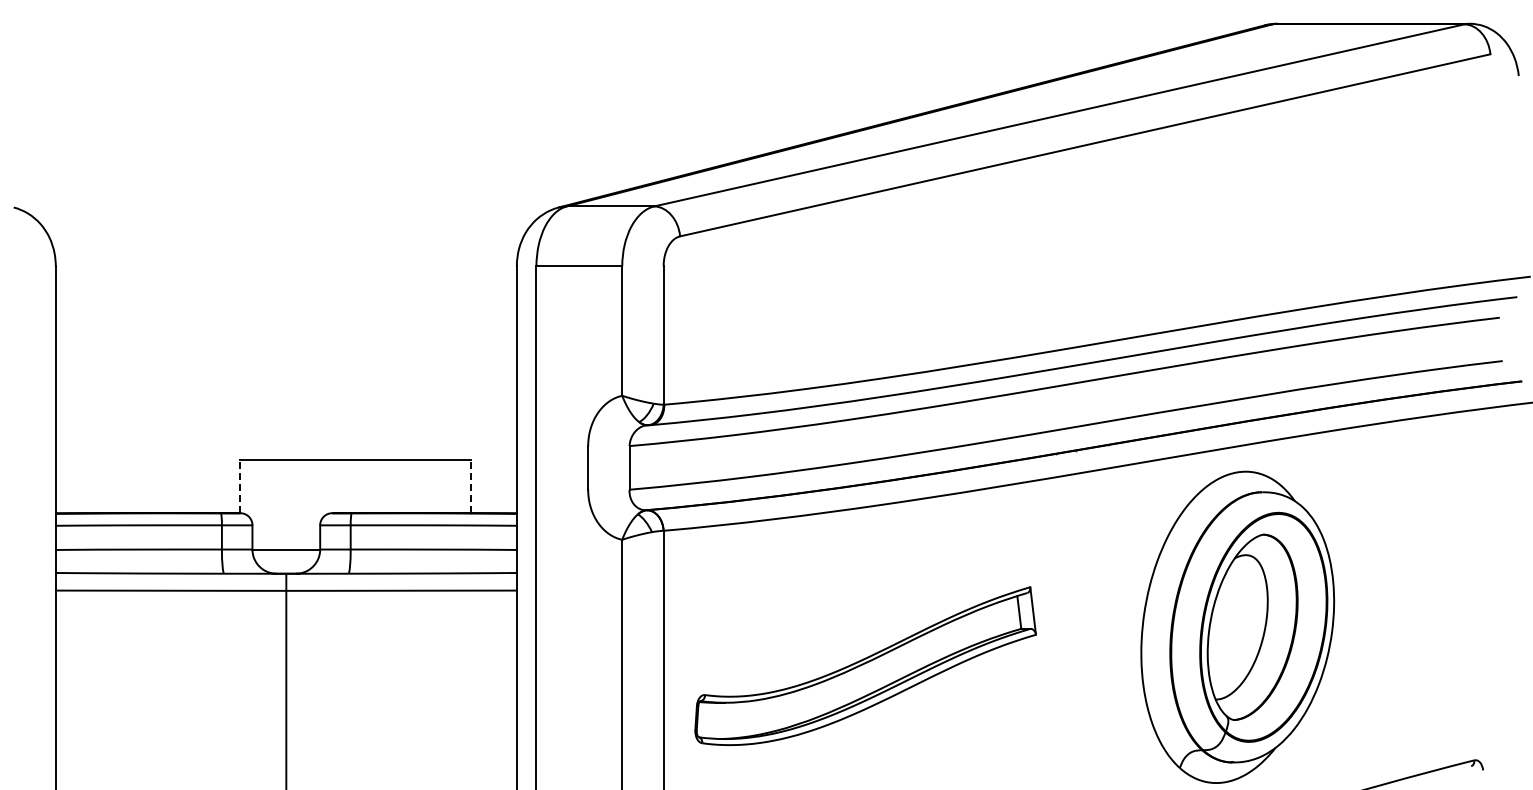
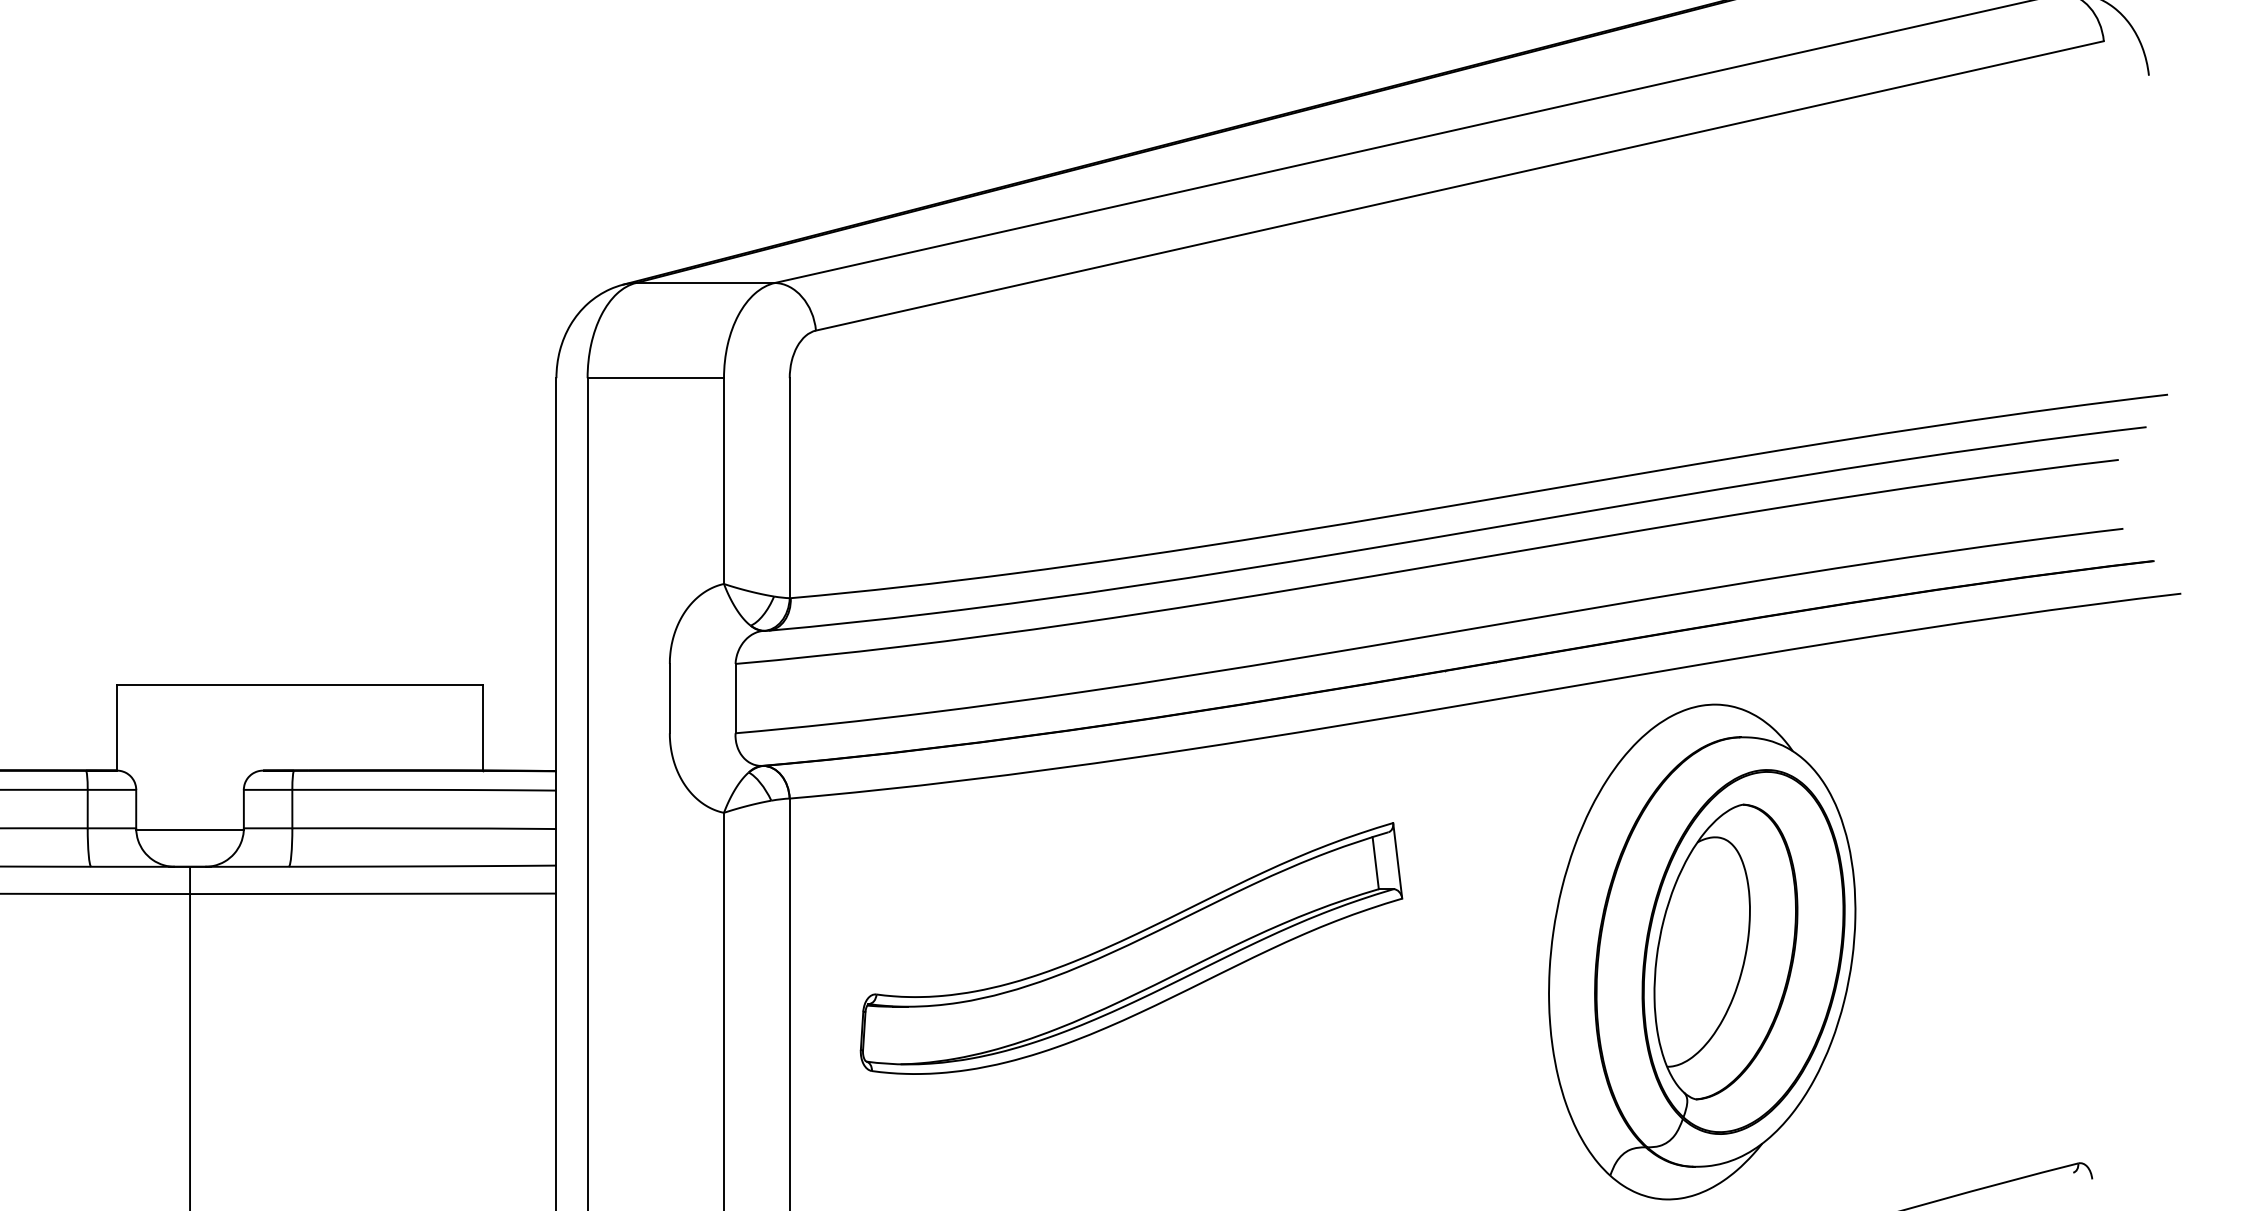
line: (240, 486) -> (117, 728), dashed -> solid
line: (470, 486) -> (482, 728), dashed -> solid
part: (865, 665) -> (1131, 947), moved

